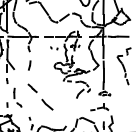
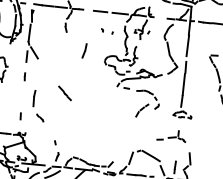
part: (29, 65) -> (84, 50), moved
line: (47, 104) -> (86, 122), removed

